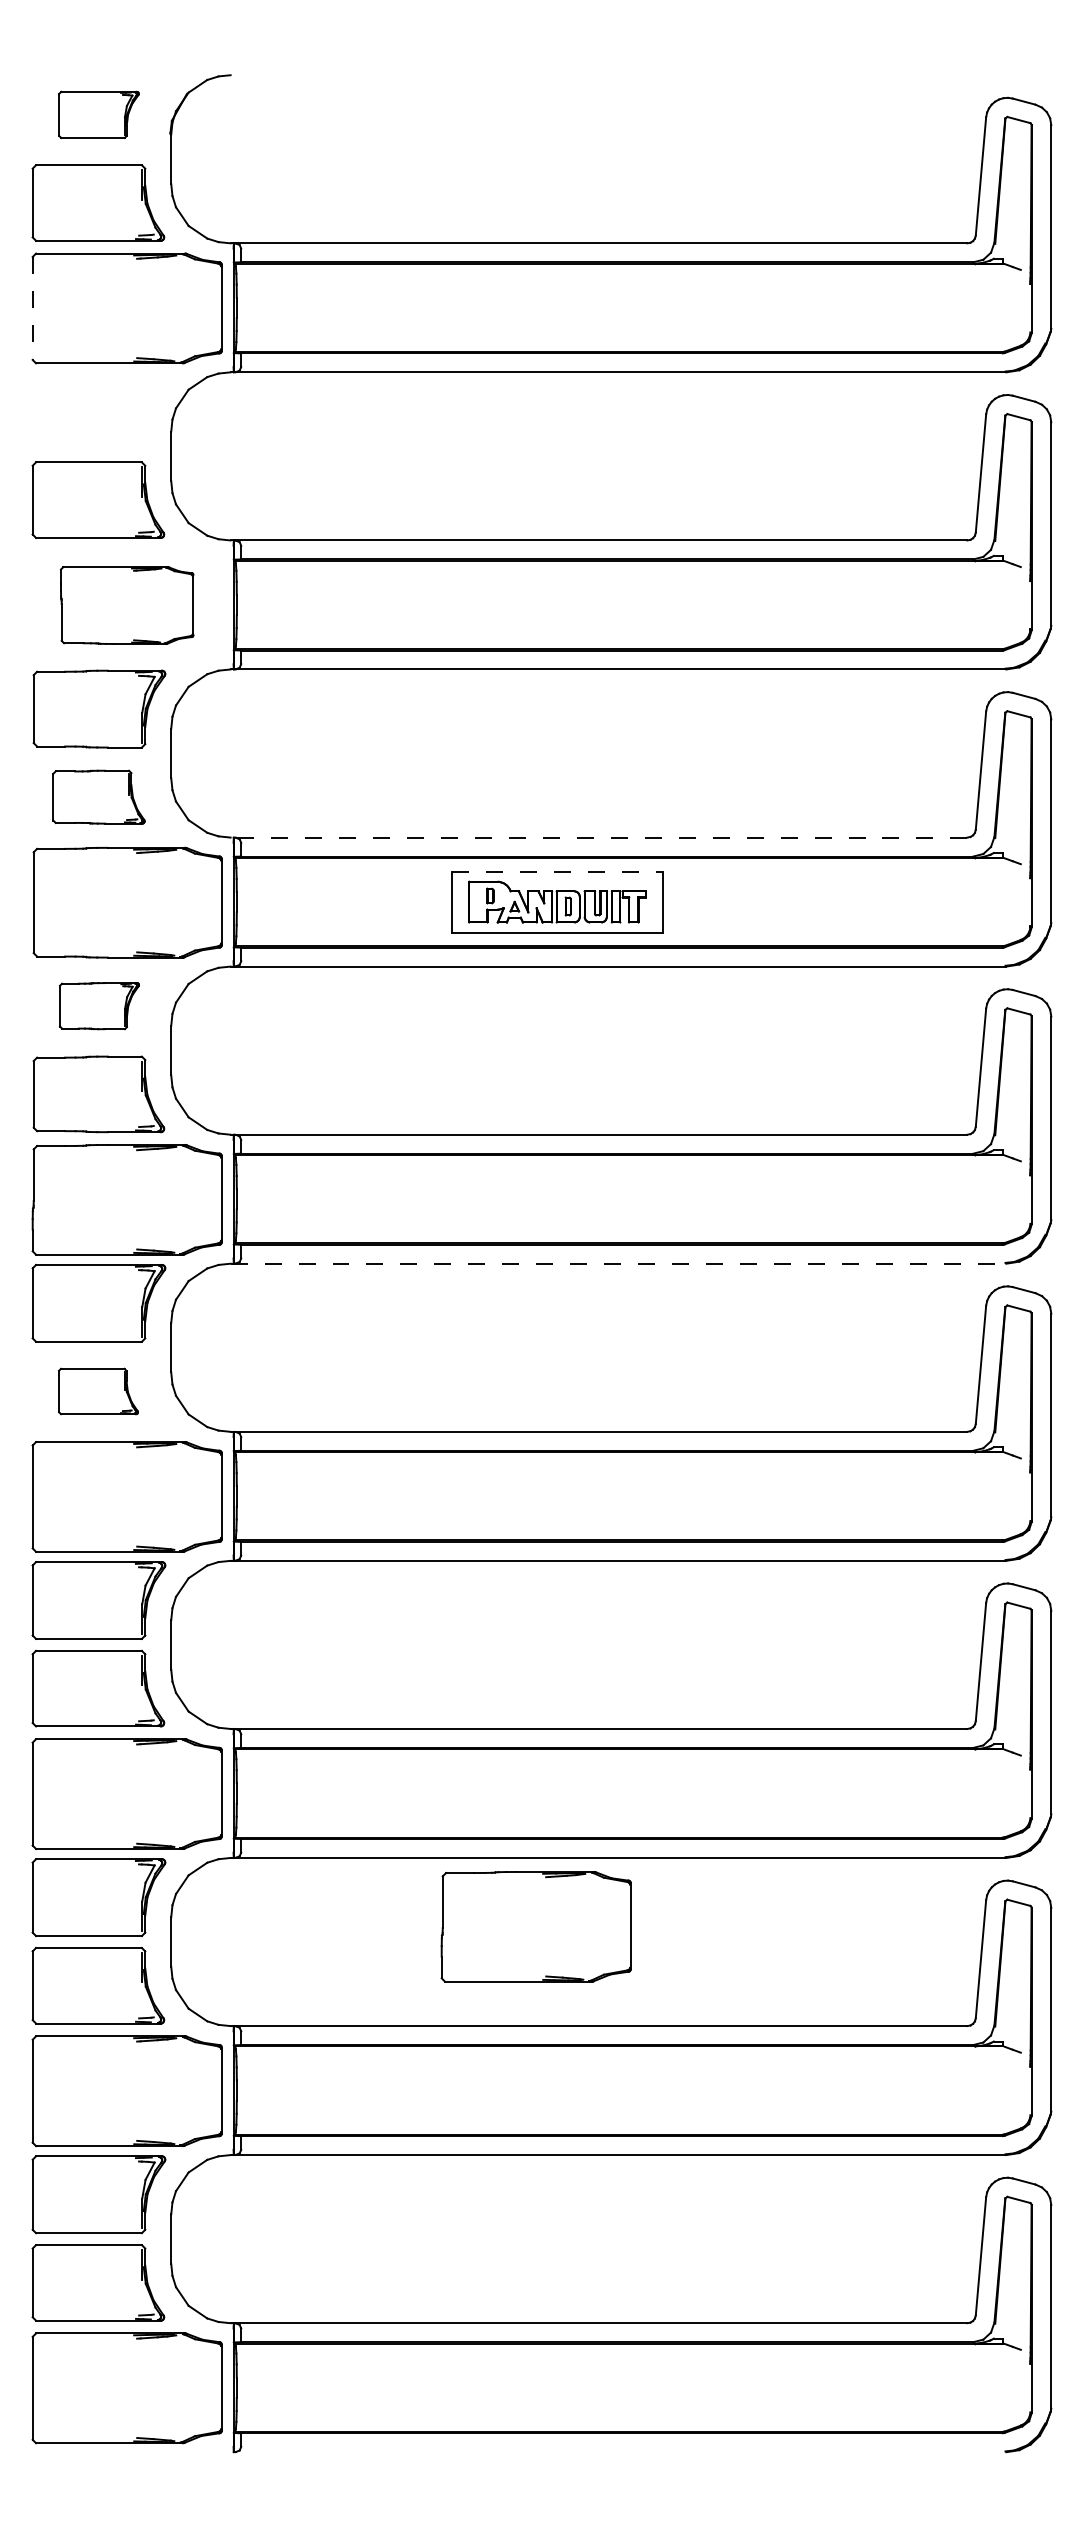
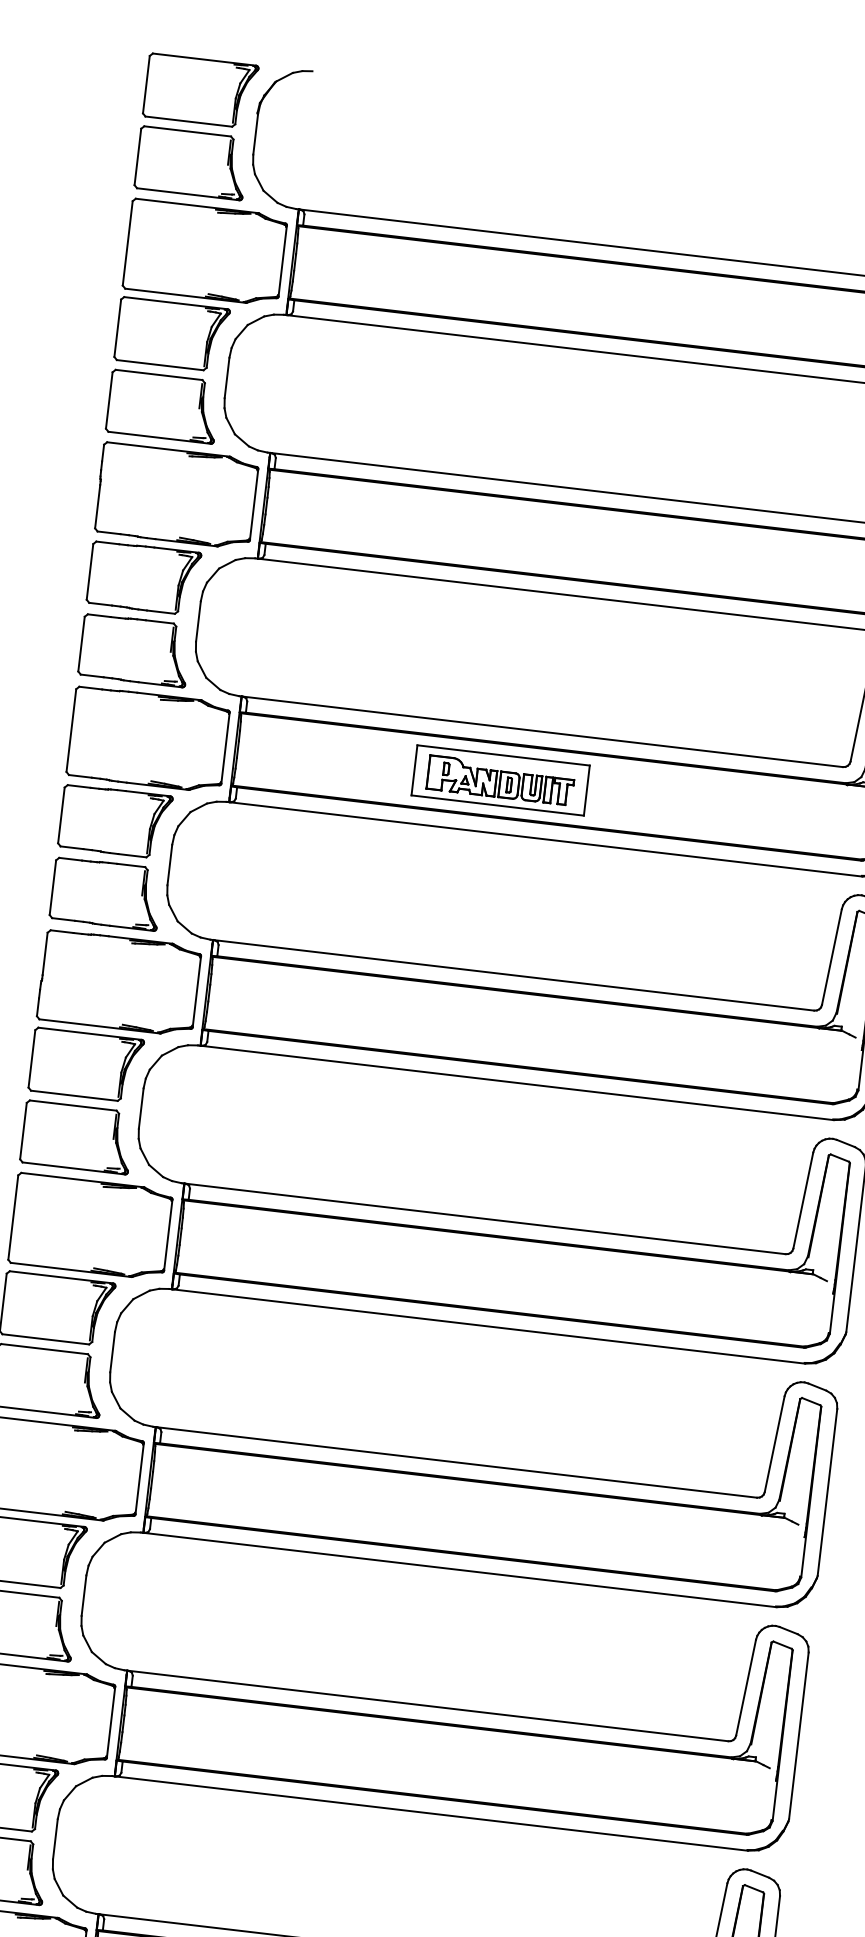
part: (98, 114) -> (200, 90), size x1.67
line: (32, 308) -> (127, 243), dashed -> solid
part: (98, 411) -> (171, 334), added
part: (126, 605) -> (176, 495), size x1.43
part: (98, 796) -> (134, 649), size x1.43
line: (598, 837) -> (540, 731), dashed -> solid
line: (557, 871) -> (503, 755), dashed -> solid
part: (99, 1005) -> (115, 821), size x1.67
line: (618, 1263) -> (515, 1082), dashed -> solid
part: (98, 1391) -> (77, 1137), size x1.67
part: (535, 1926) -> (384, 1618), removed

